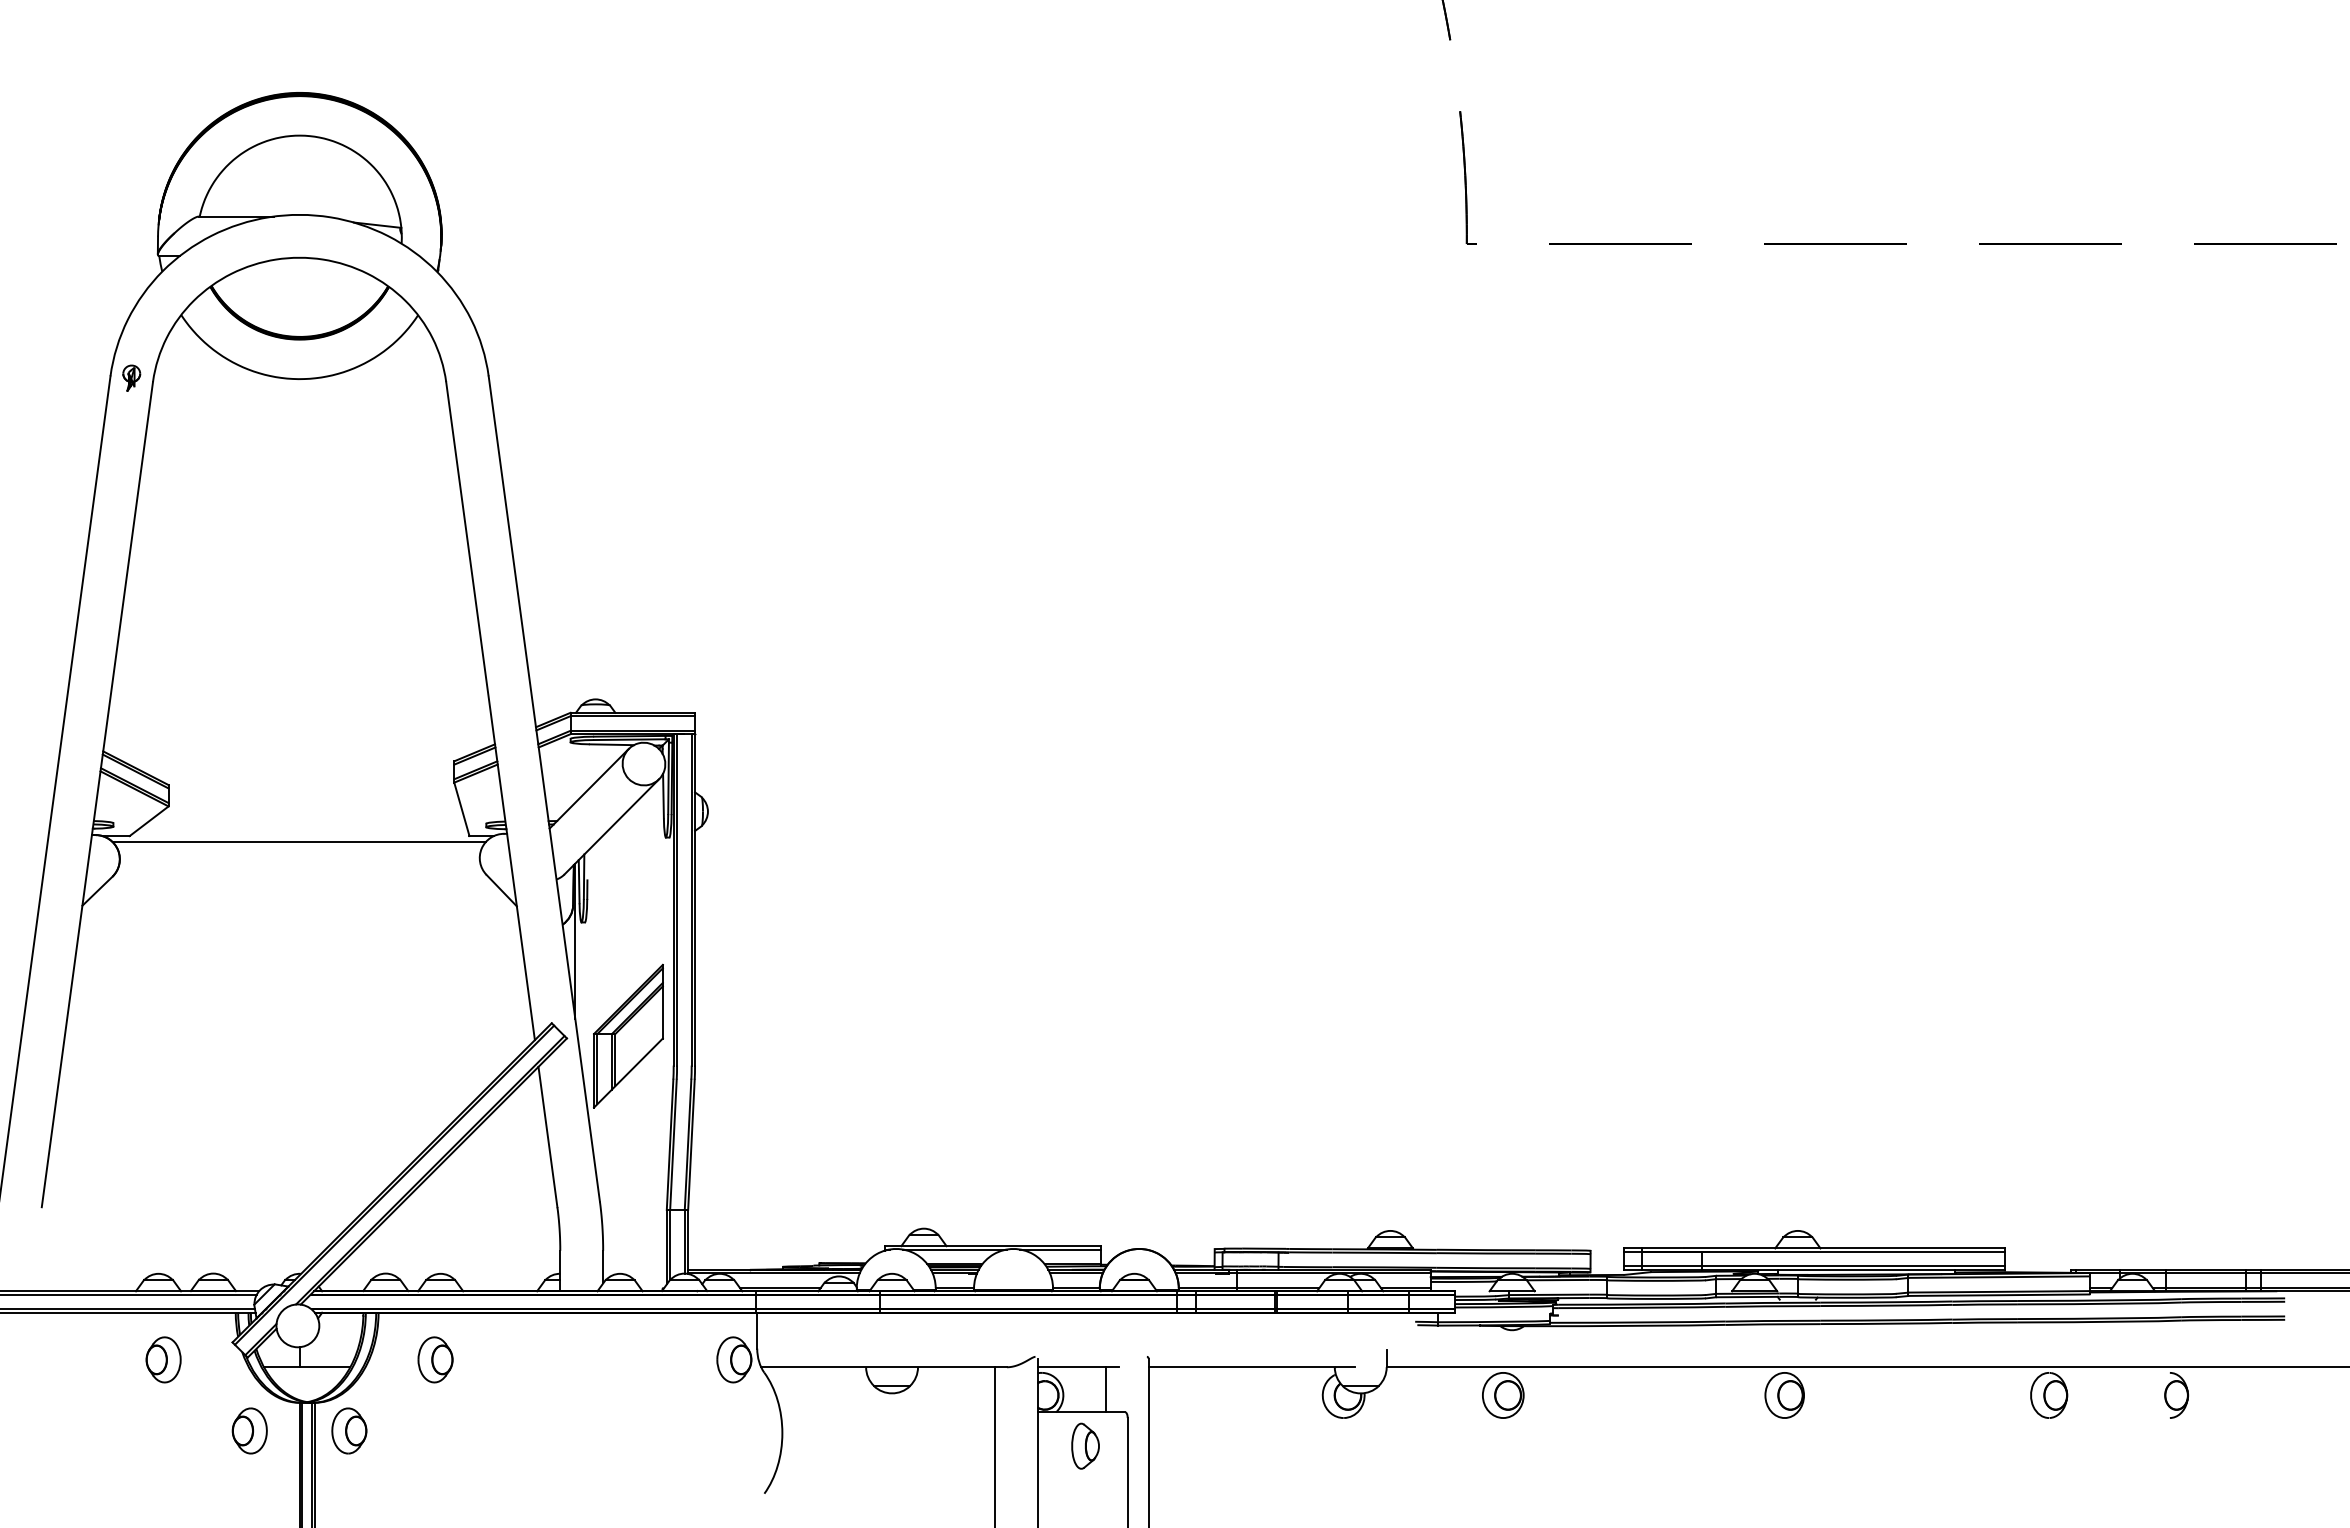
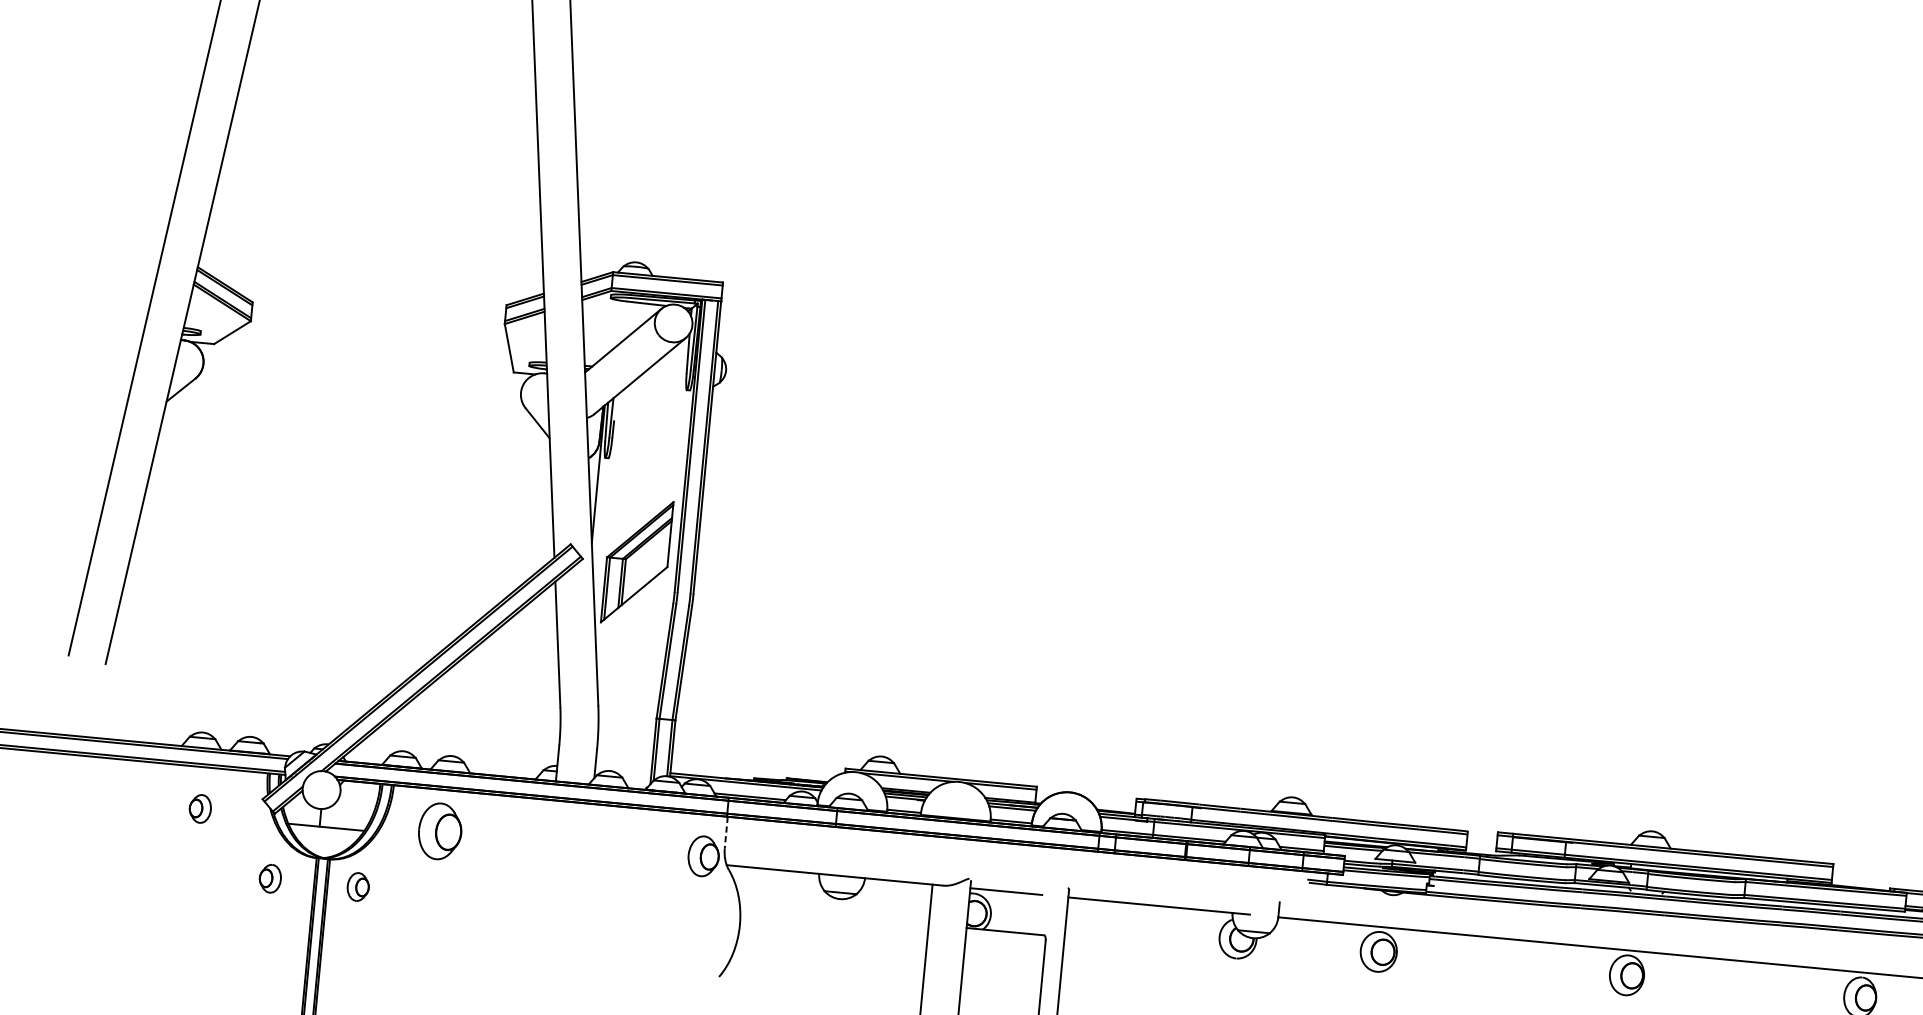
line: (298, 842) -> (362, 363), removed
line: (757, 1330) -> (726, 832), solid -> dashed
part: (163, 1359) -> (200, 808), size x0.7
part: (435, 1359) -> (440, 831), size x1.4
line: (1105, 1389) -> (1028, 913), removed
part: (249, 1430) -> (270, 878), size x0.7
part: (349, 1430) -> (358, 886), size x0.7
part: (1085, 1445) -> (1006, 961), removed

